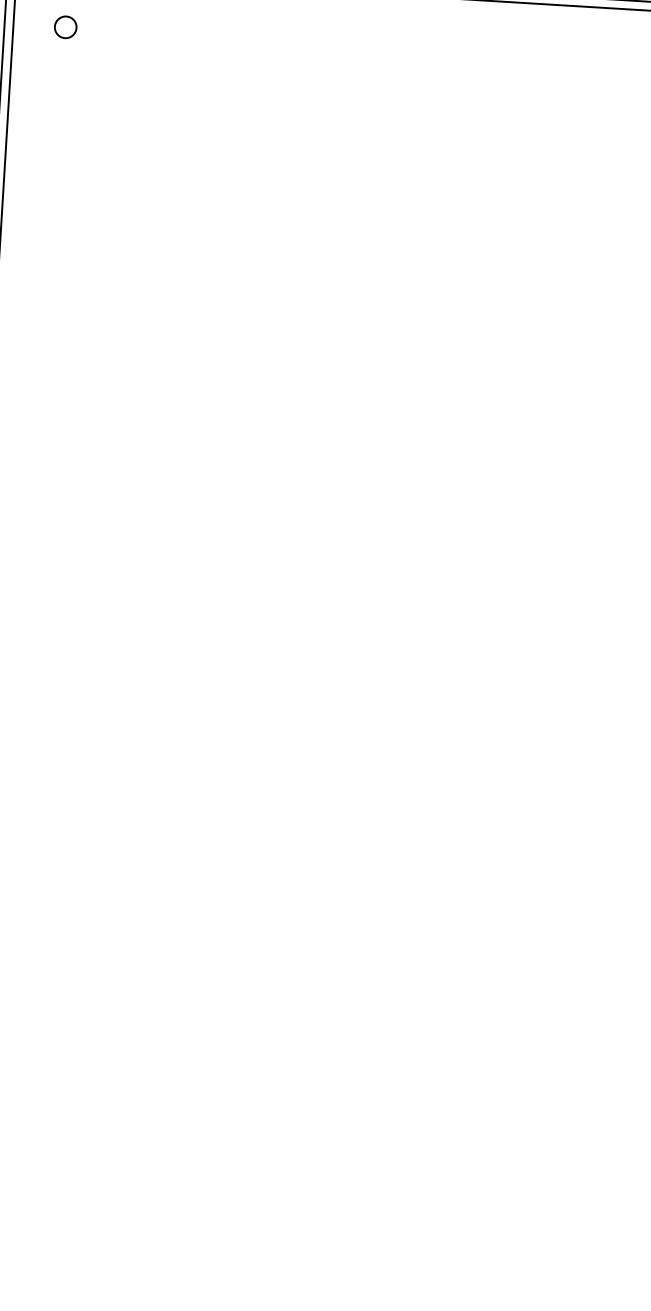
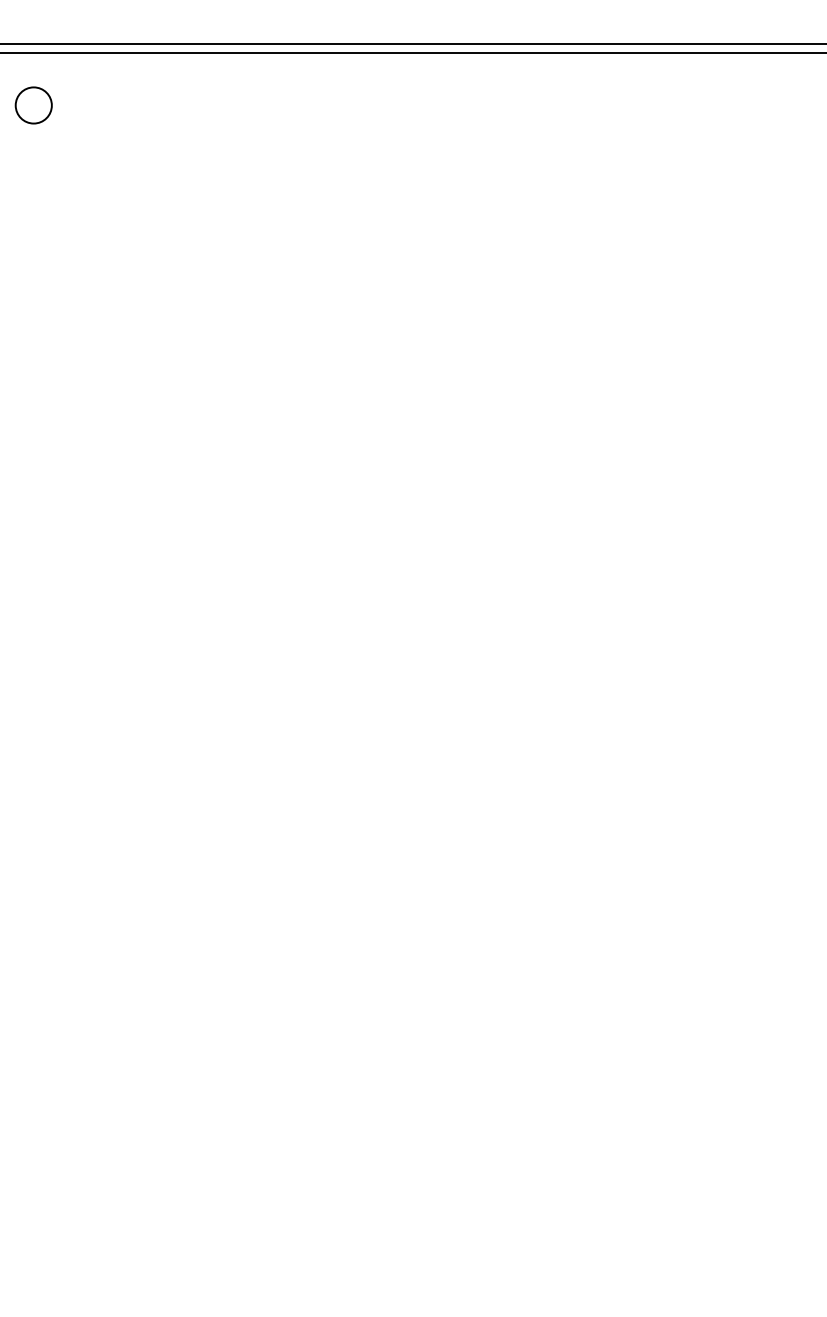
circle: (65, 27) -> (33, 105), size x1.67

